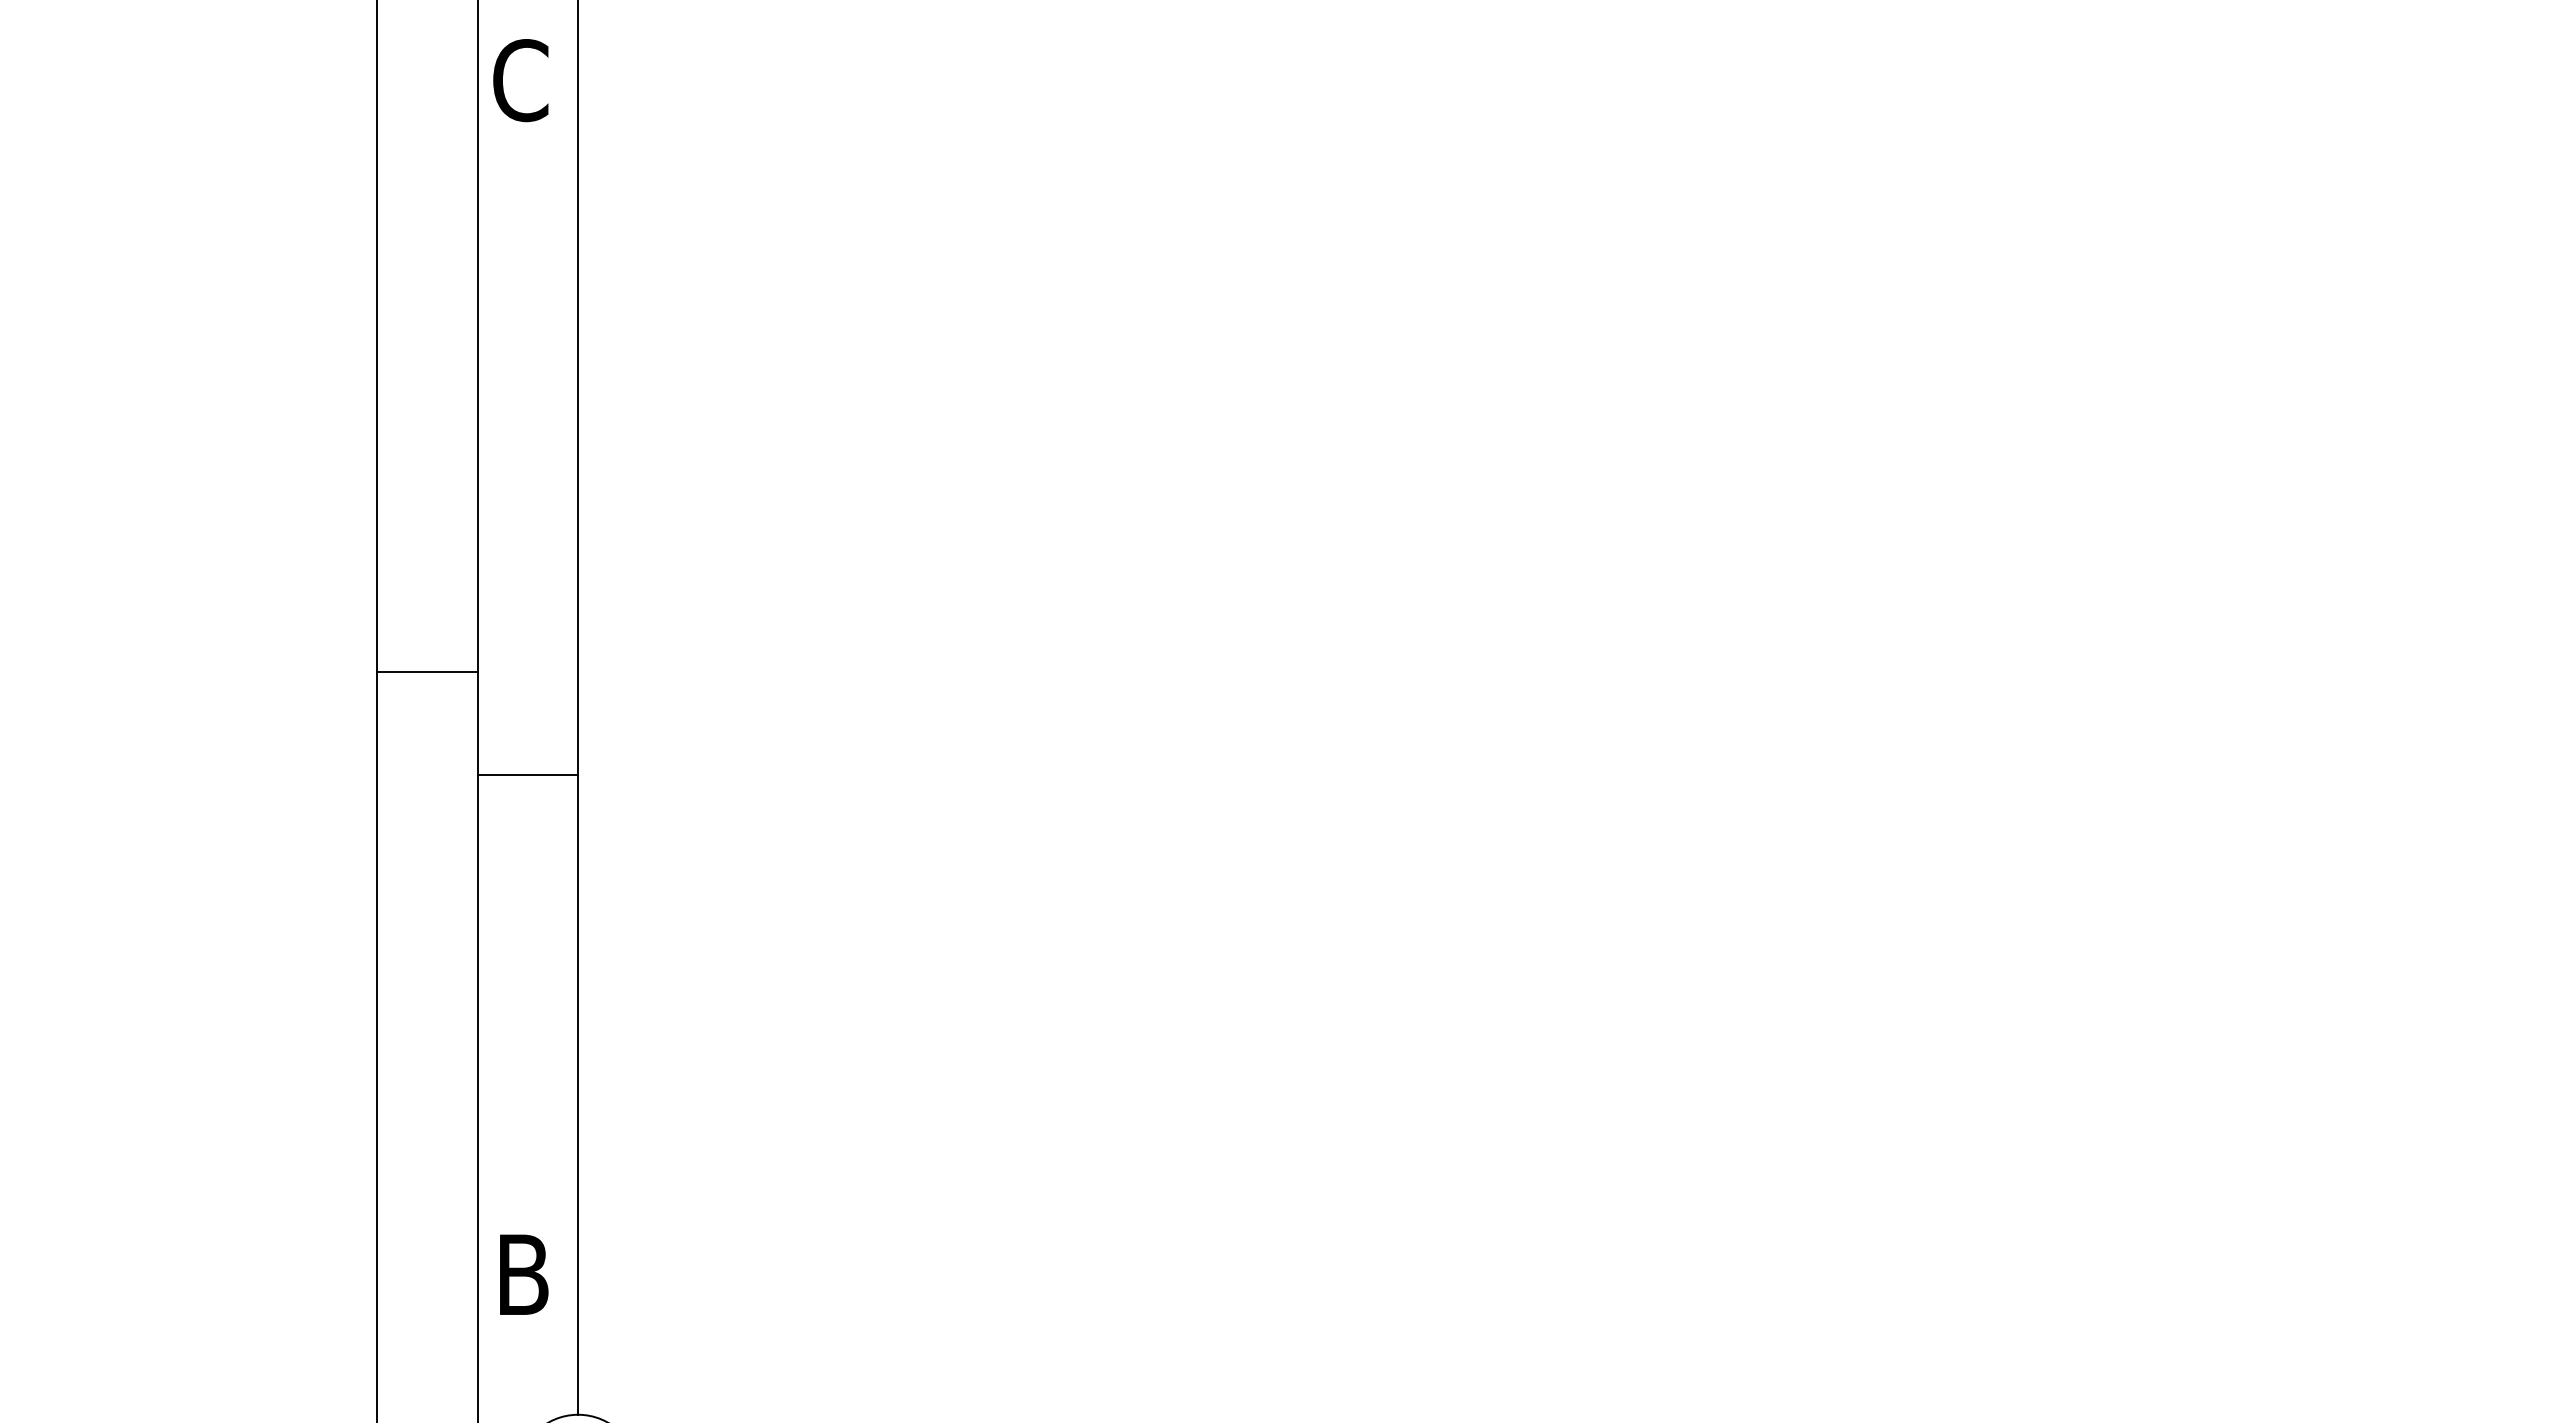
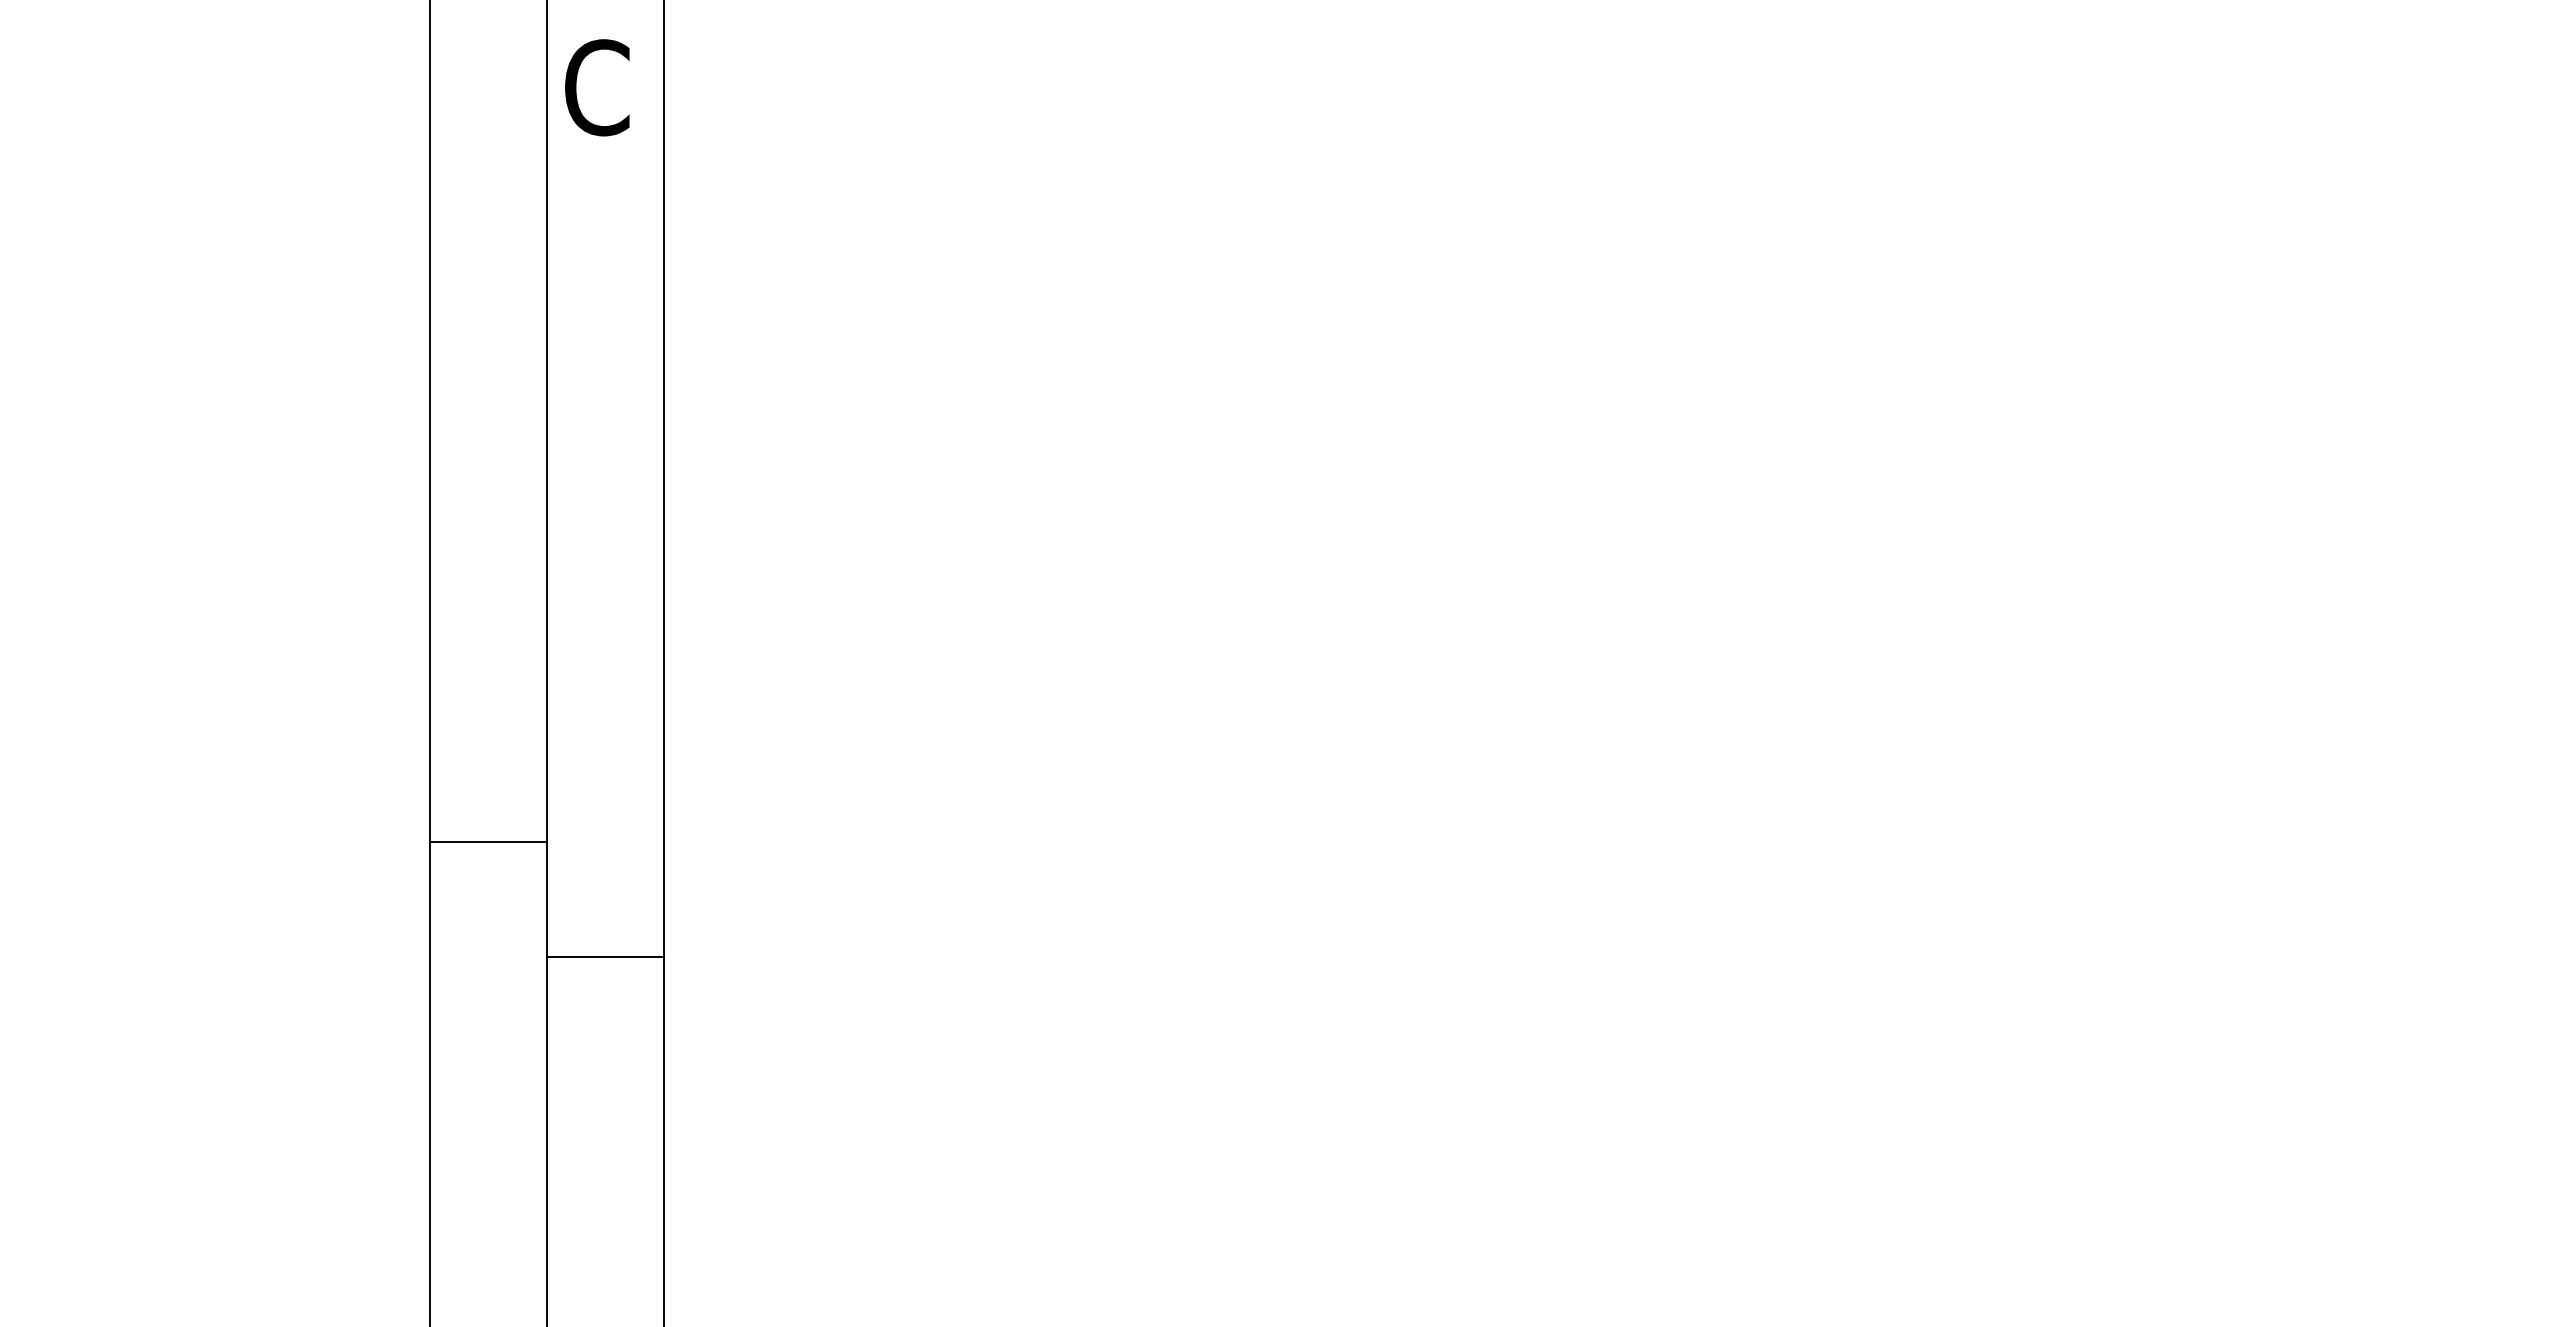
line: (427, 672) -> (488, 842), moved
line: (527, 775) -> (605, 957), moved

